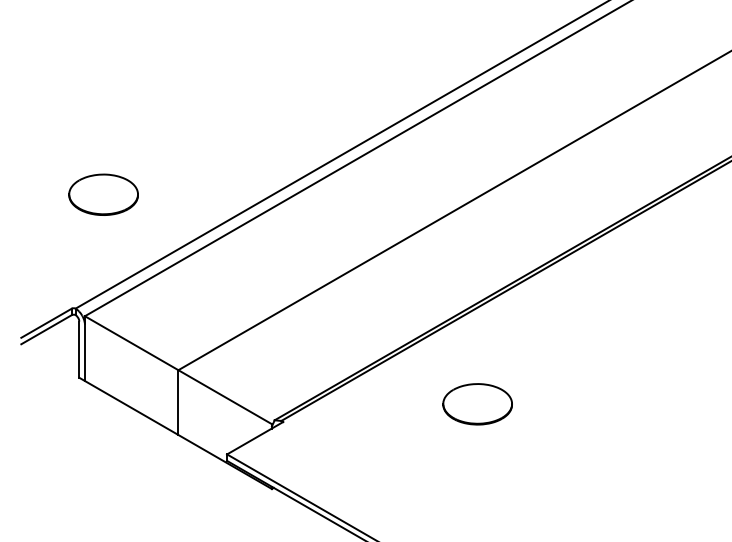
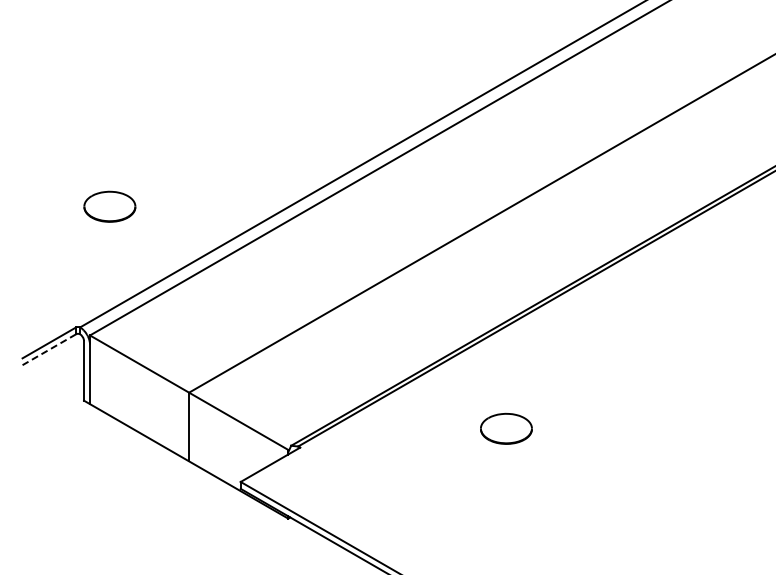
part: (103, 194) -> (109, 206), size x0.7
line: (46, 329) -> (49, 349), solid -> dashed
part: (477, 403) -> (506, 428), size x0.7

